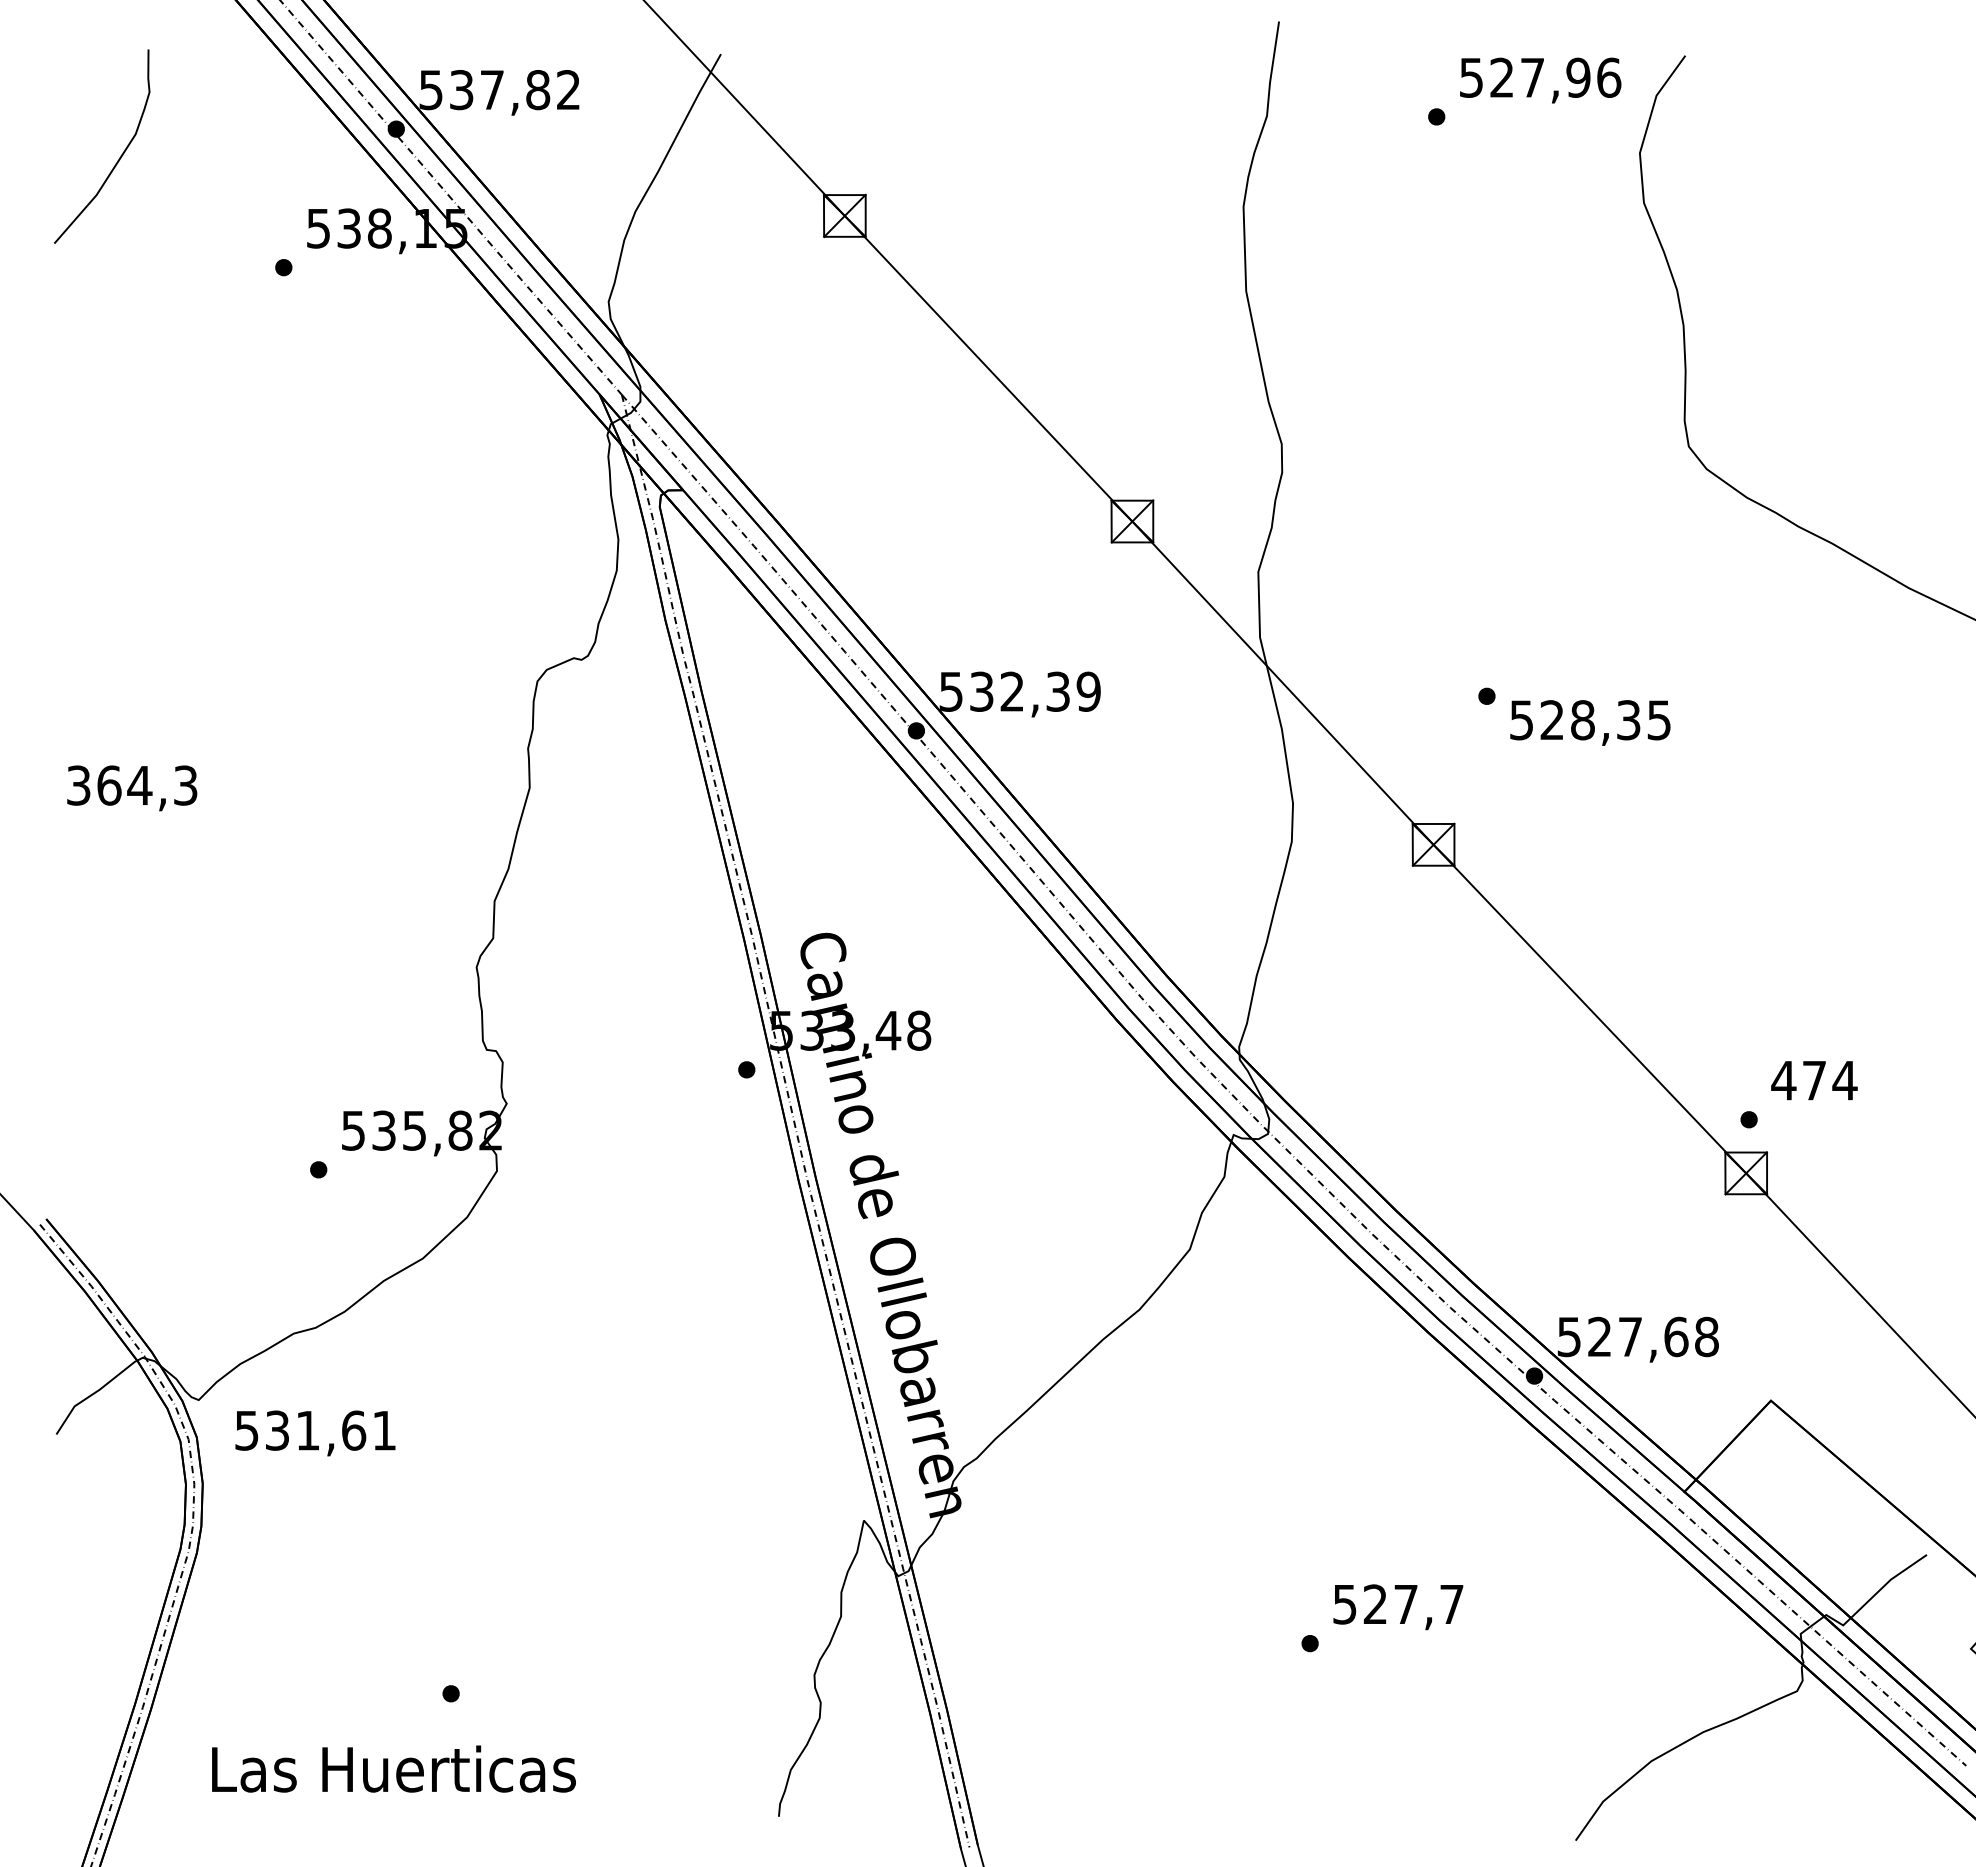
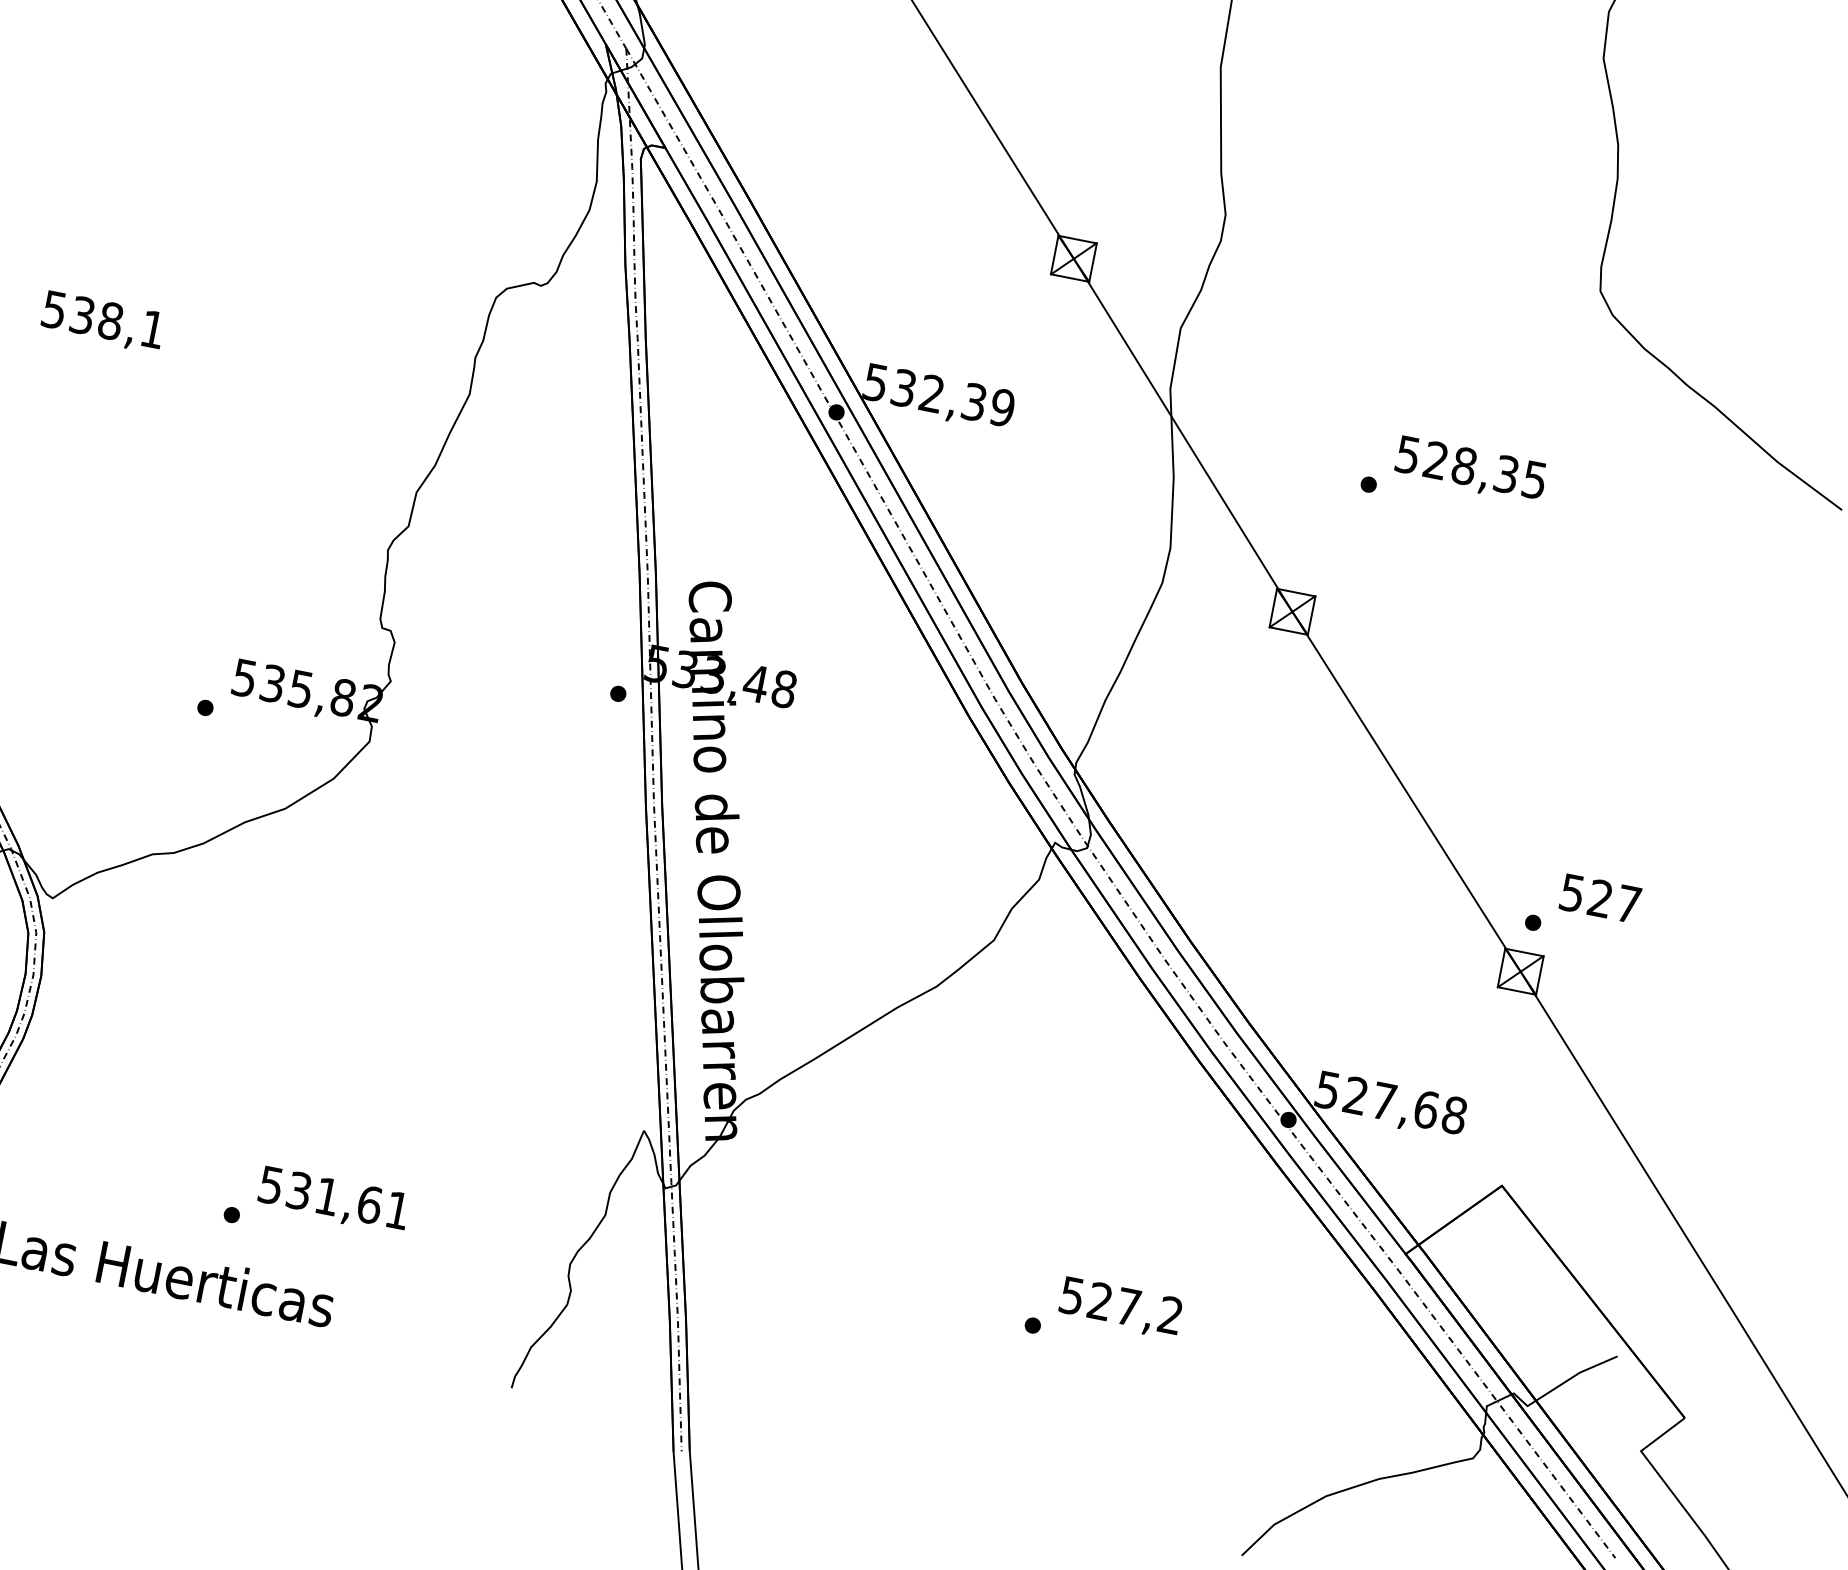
text: (1590, 722) -> (1470, 469), moved
text: (132, 785) -> (103, 319), 364,3 -> 538,1
text: (1814, 1080) -> (1600, 898), 474 -> 527
text: (315, 1433) -> (333, 1200), moved
text: (1451, 1603) -> (1170, 1314), 527,7 -> 527,2

